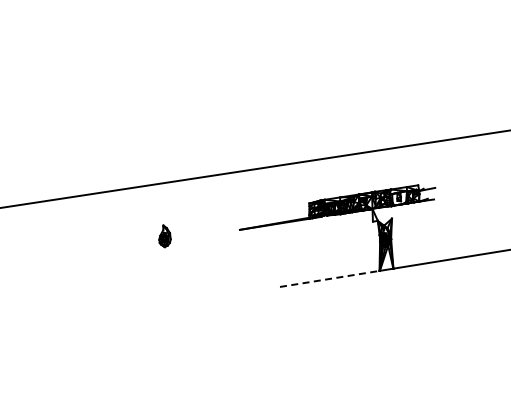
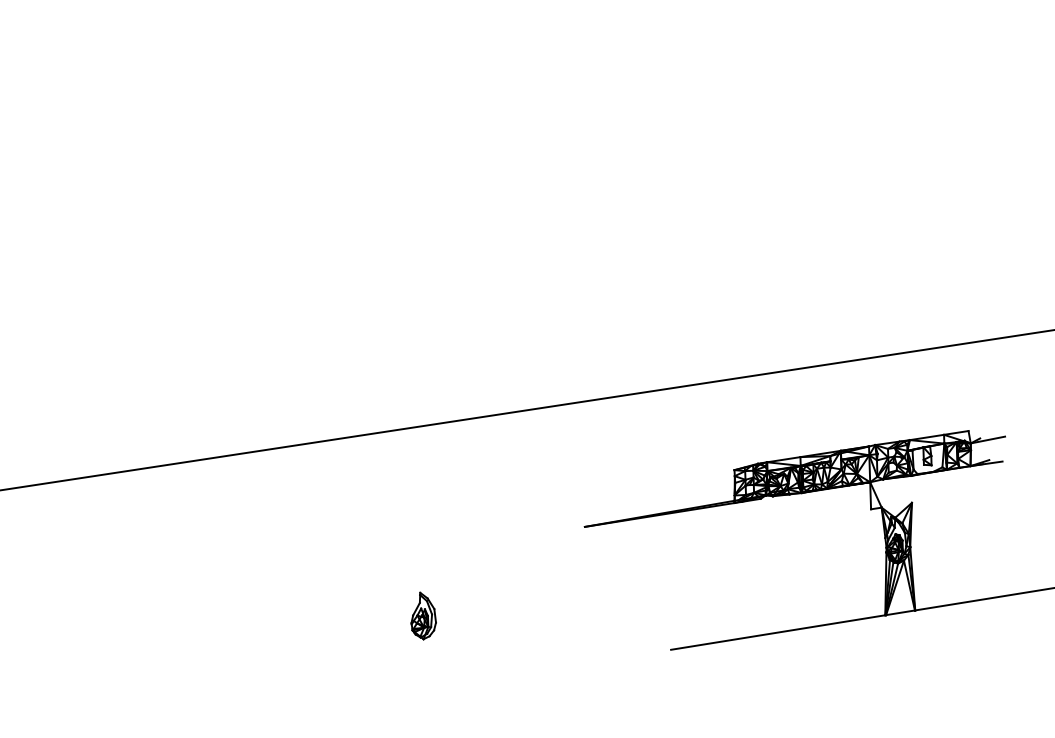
part: (164, 236) -> (422, 616), moved
line: (330, 278) -> (779, 631), dashed -> solid

